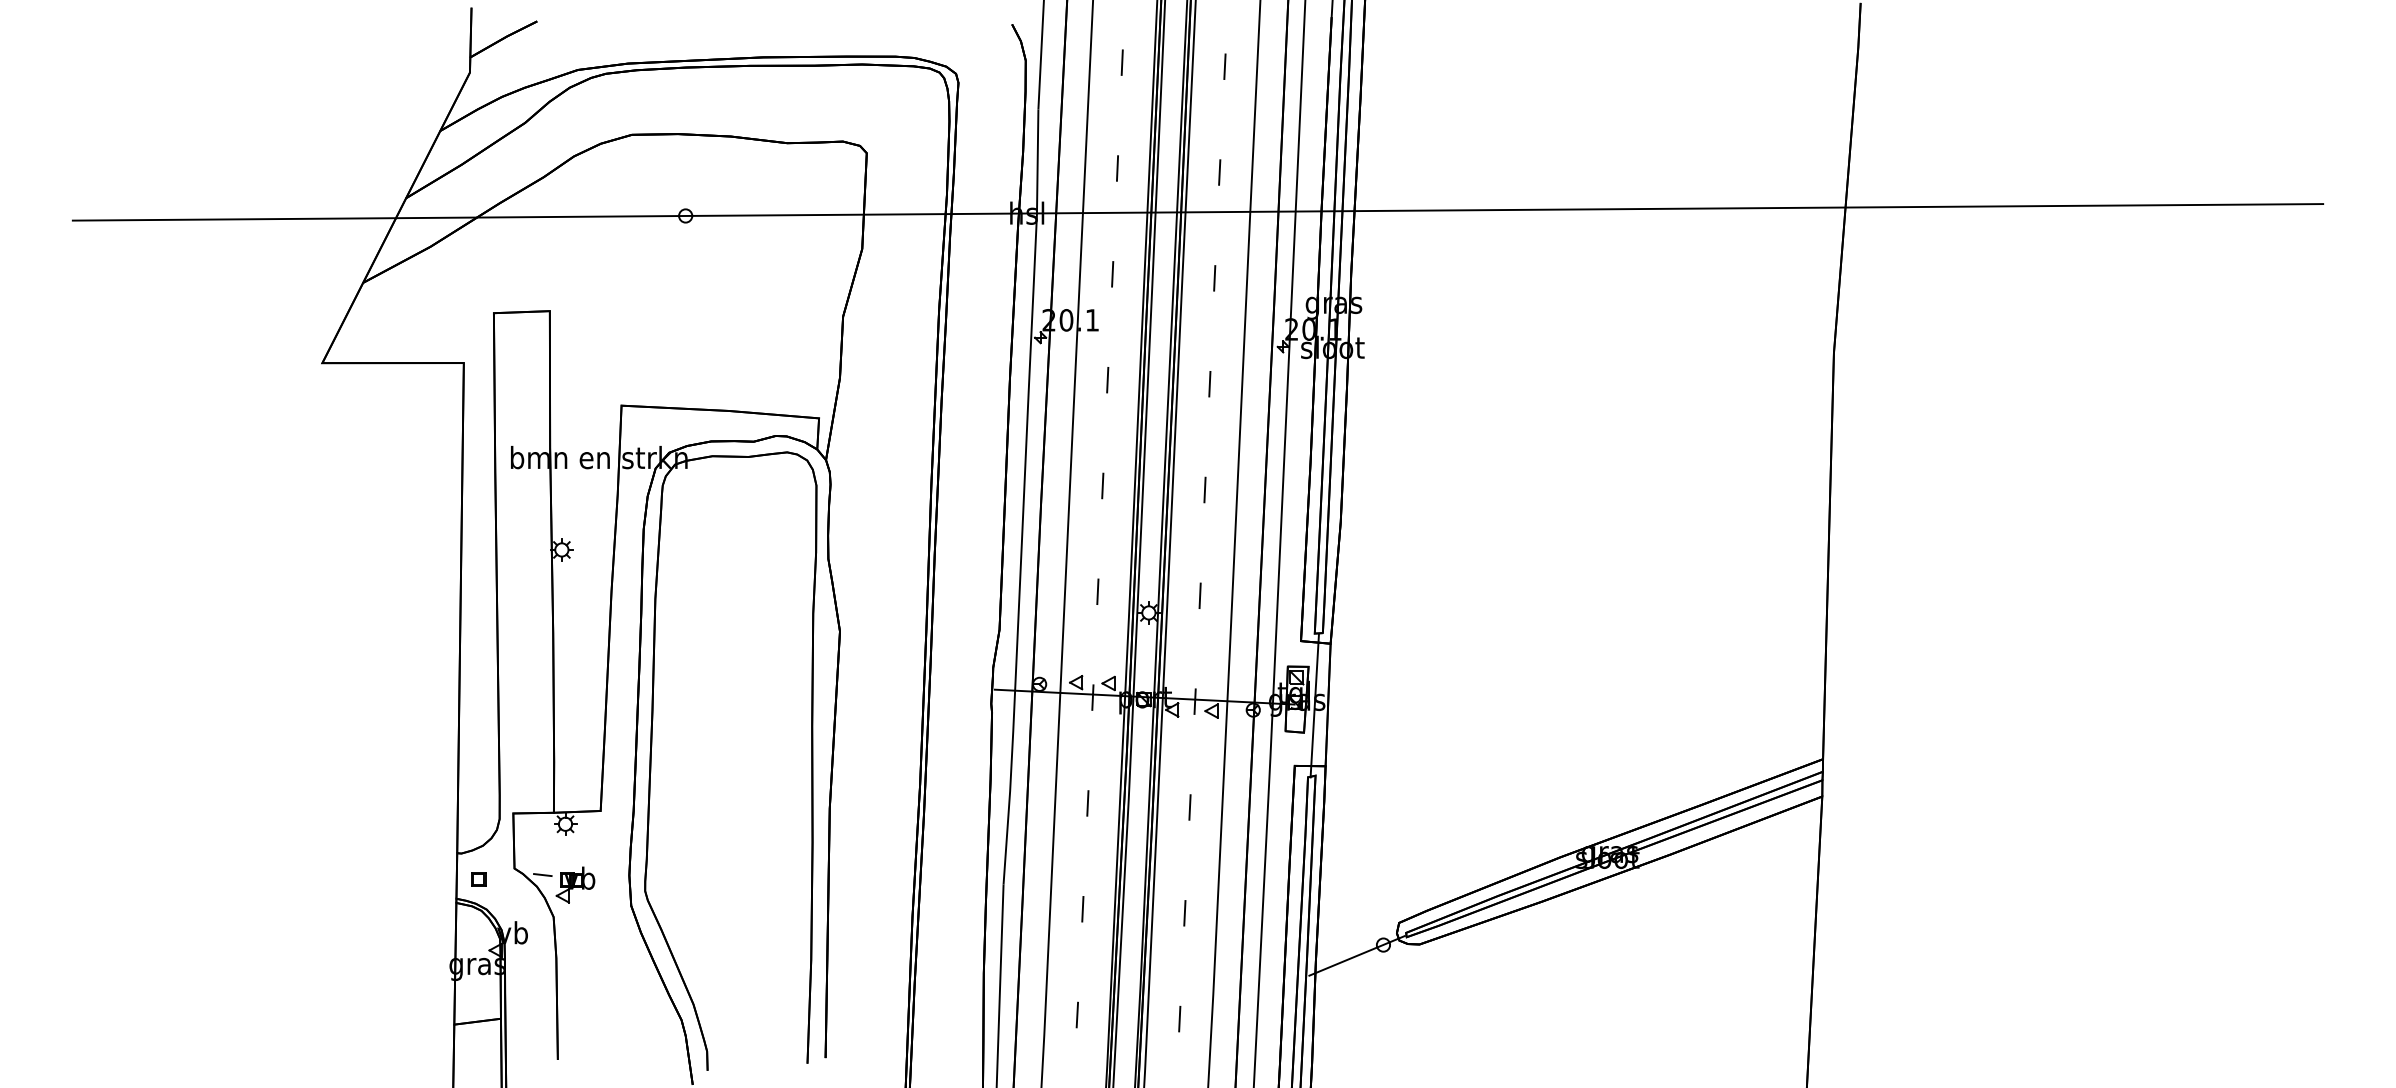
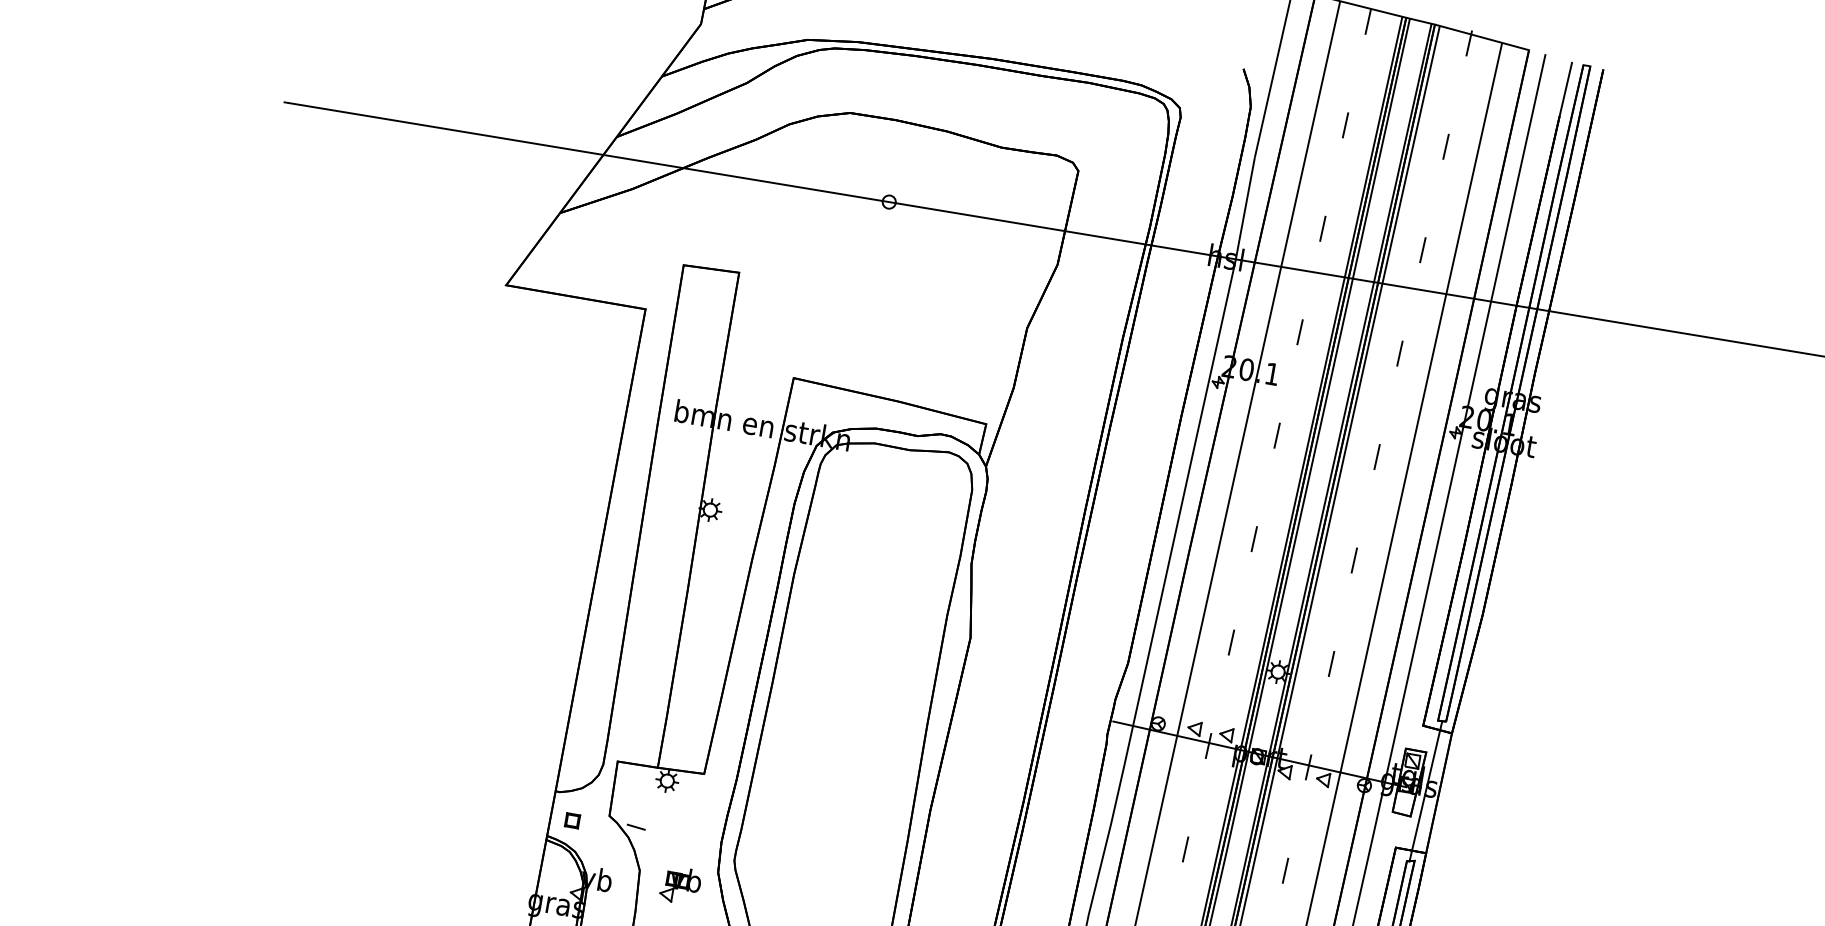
part: (575, 884) -> (680, 885), moved

